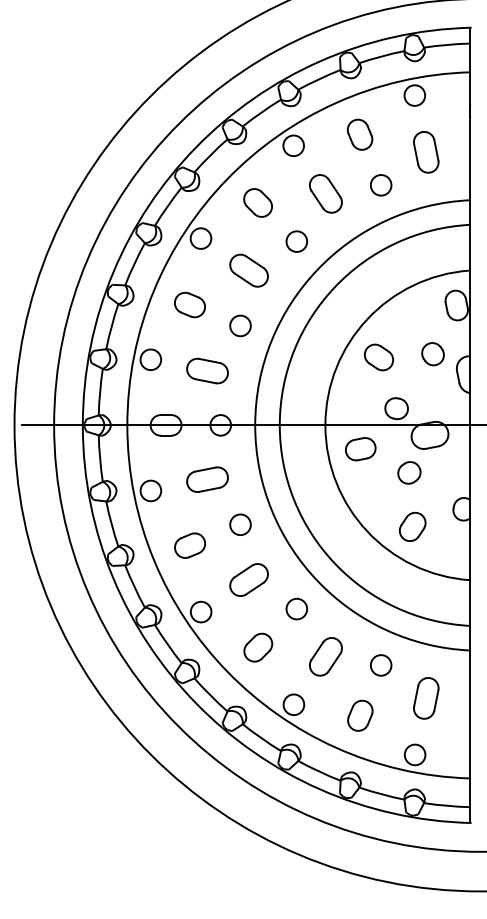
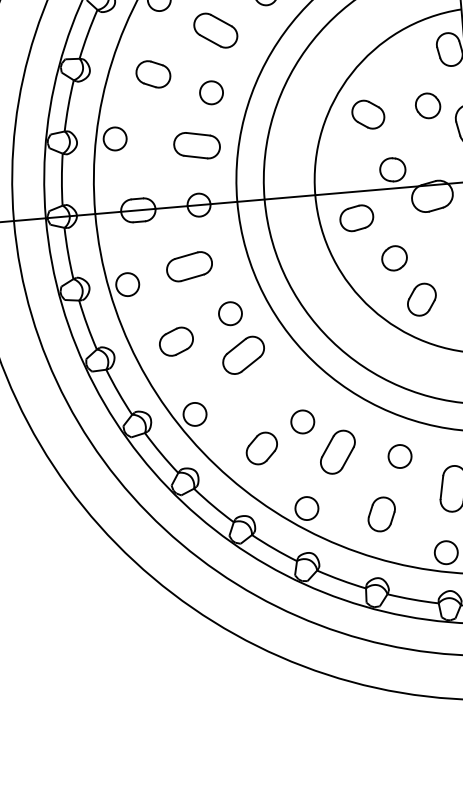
part: (207, 370) -> (196, 145), moved
part: (409, 472) -> (394, 257), moved
part: (248, 579) -> (242, 354), moved
circle: (296, 608) -> (302, 421), moved

